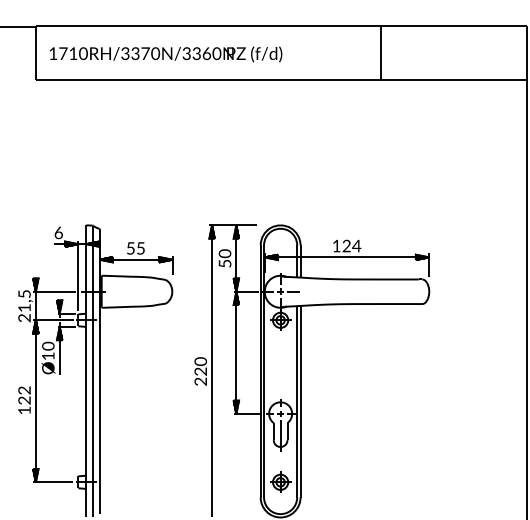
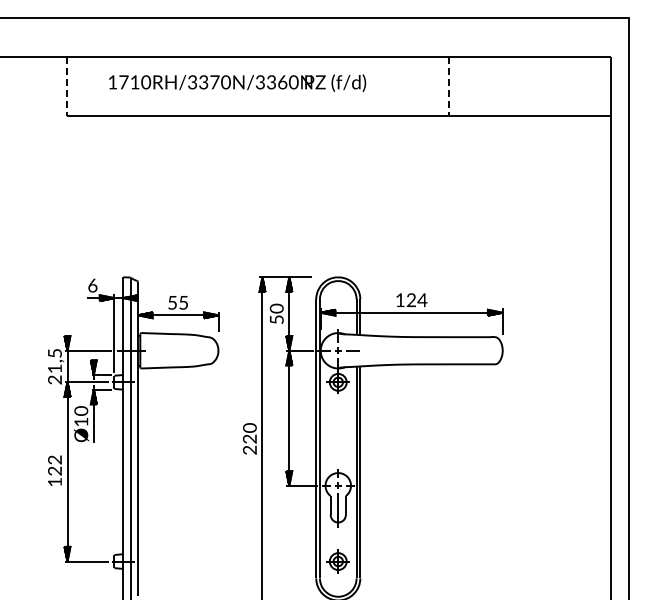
line: (35, 53) -> (67, 87), solid -> dashed
text: (166, 53) -> (237, 82), moved
line: (381, 53) -> (449, 87), solid -> dashed

